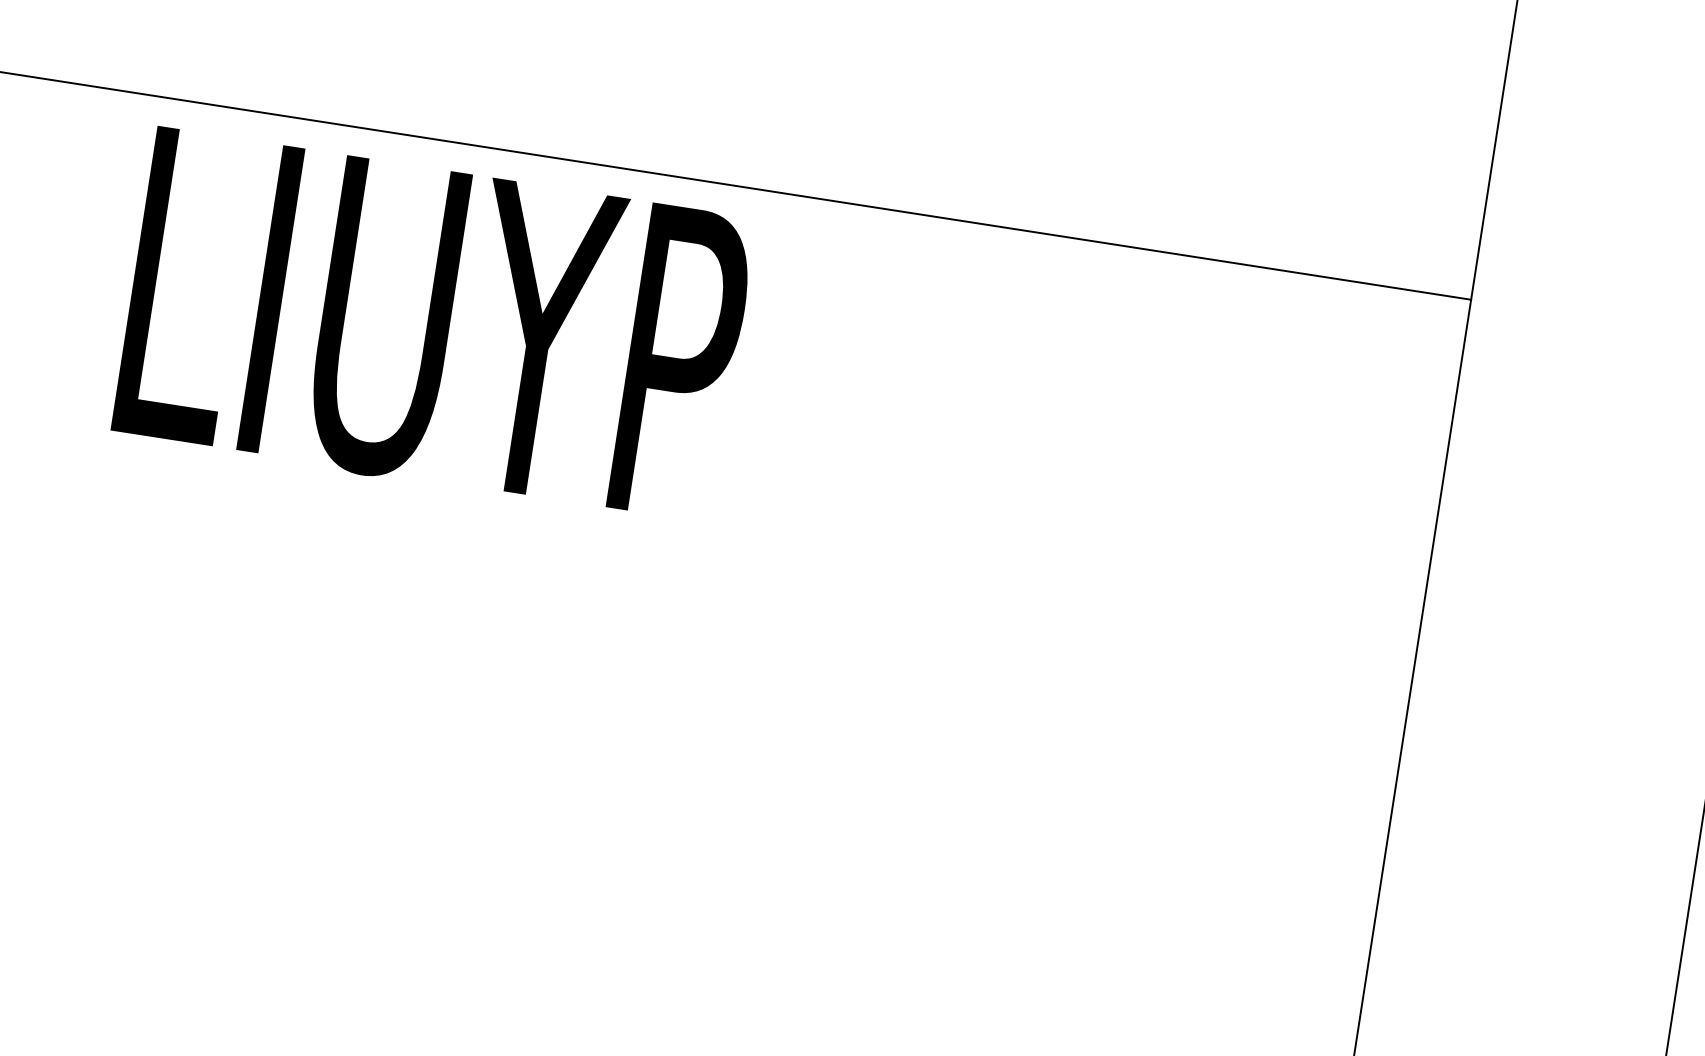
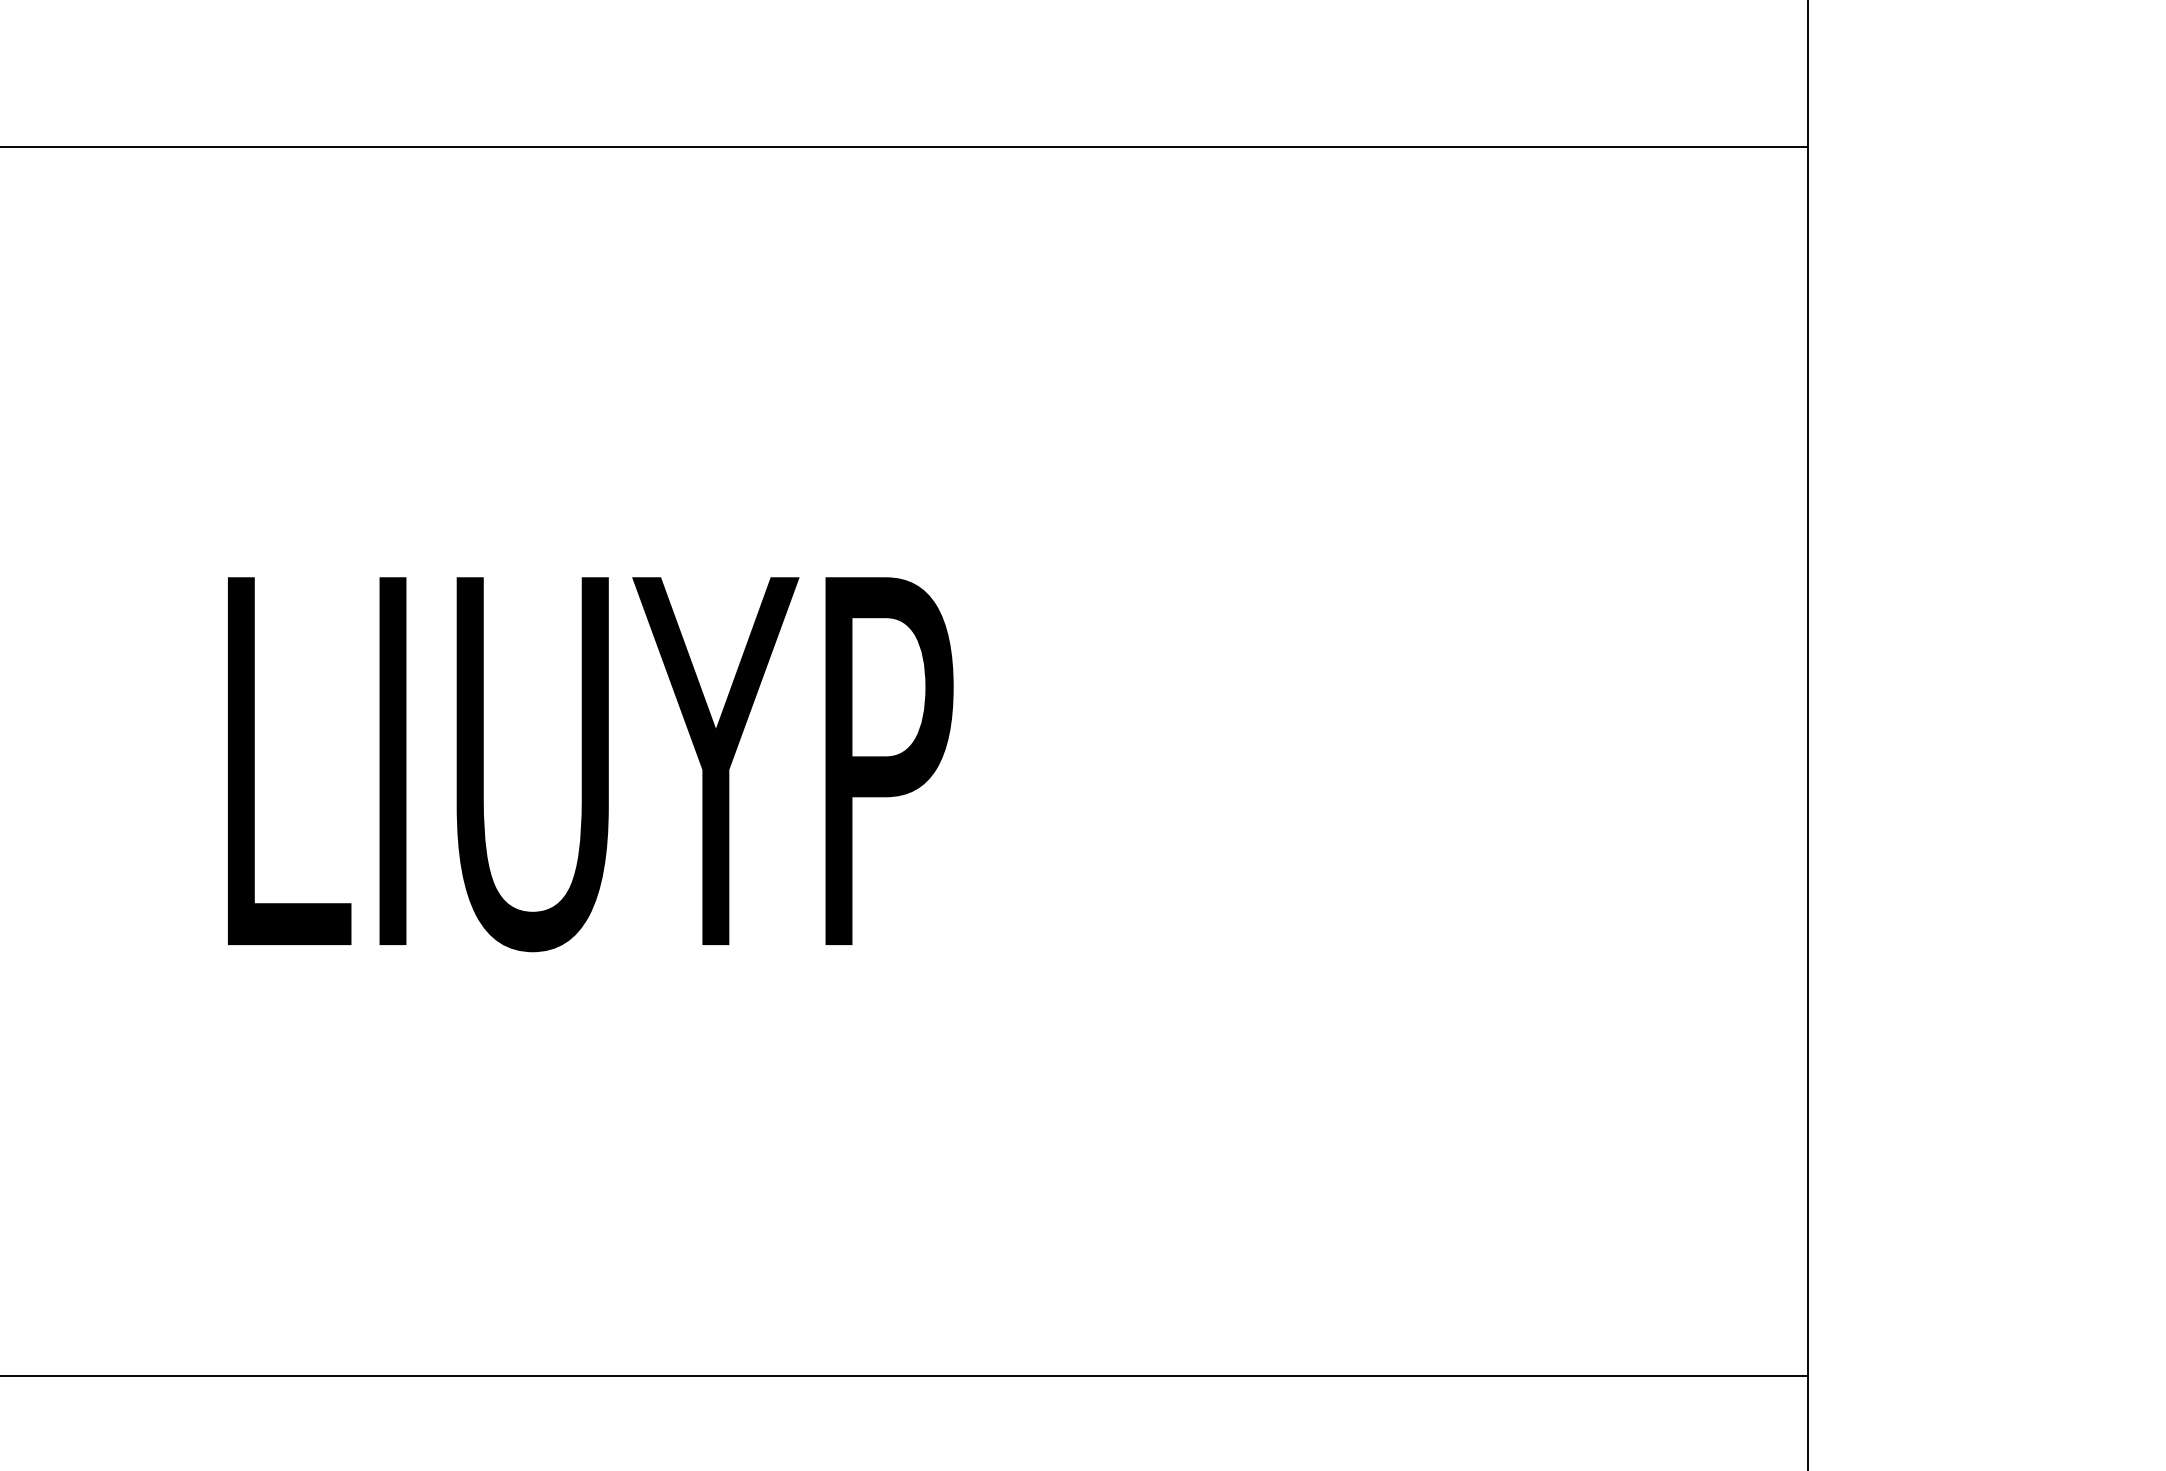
text: (433, 327) -> (590, 764), moved

